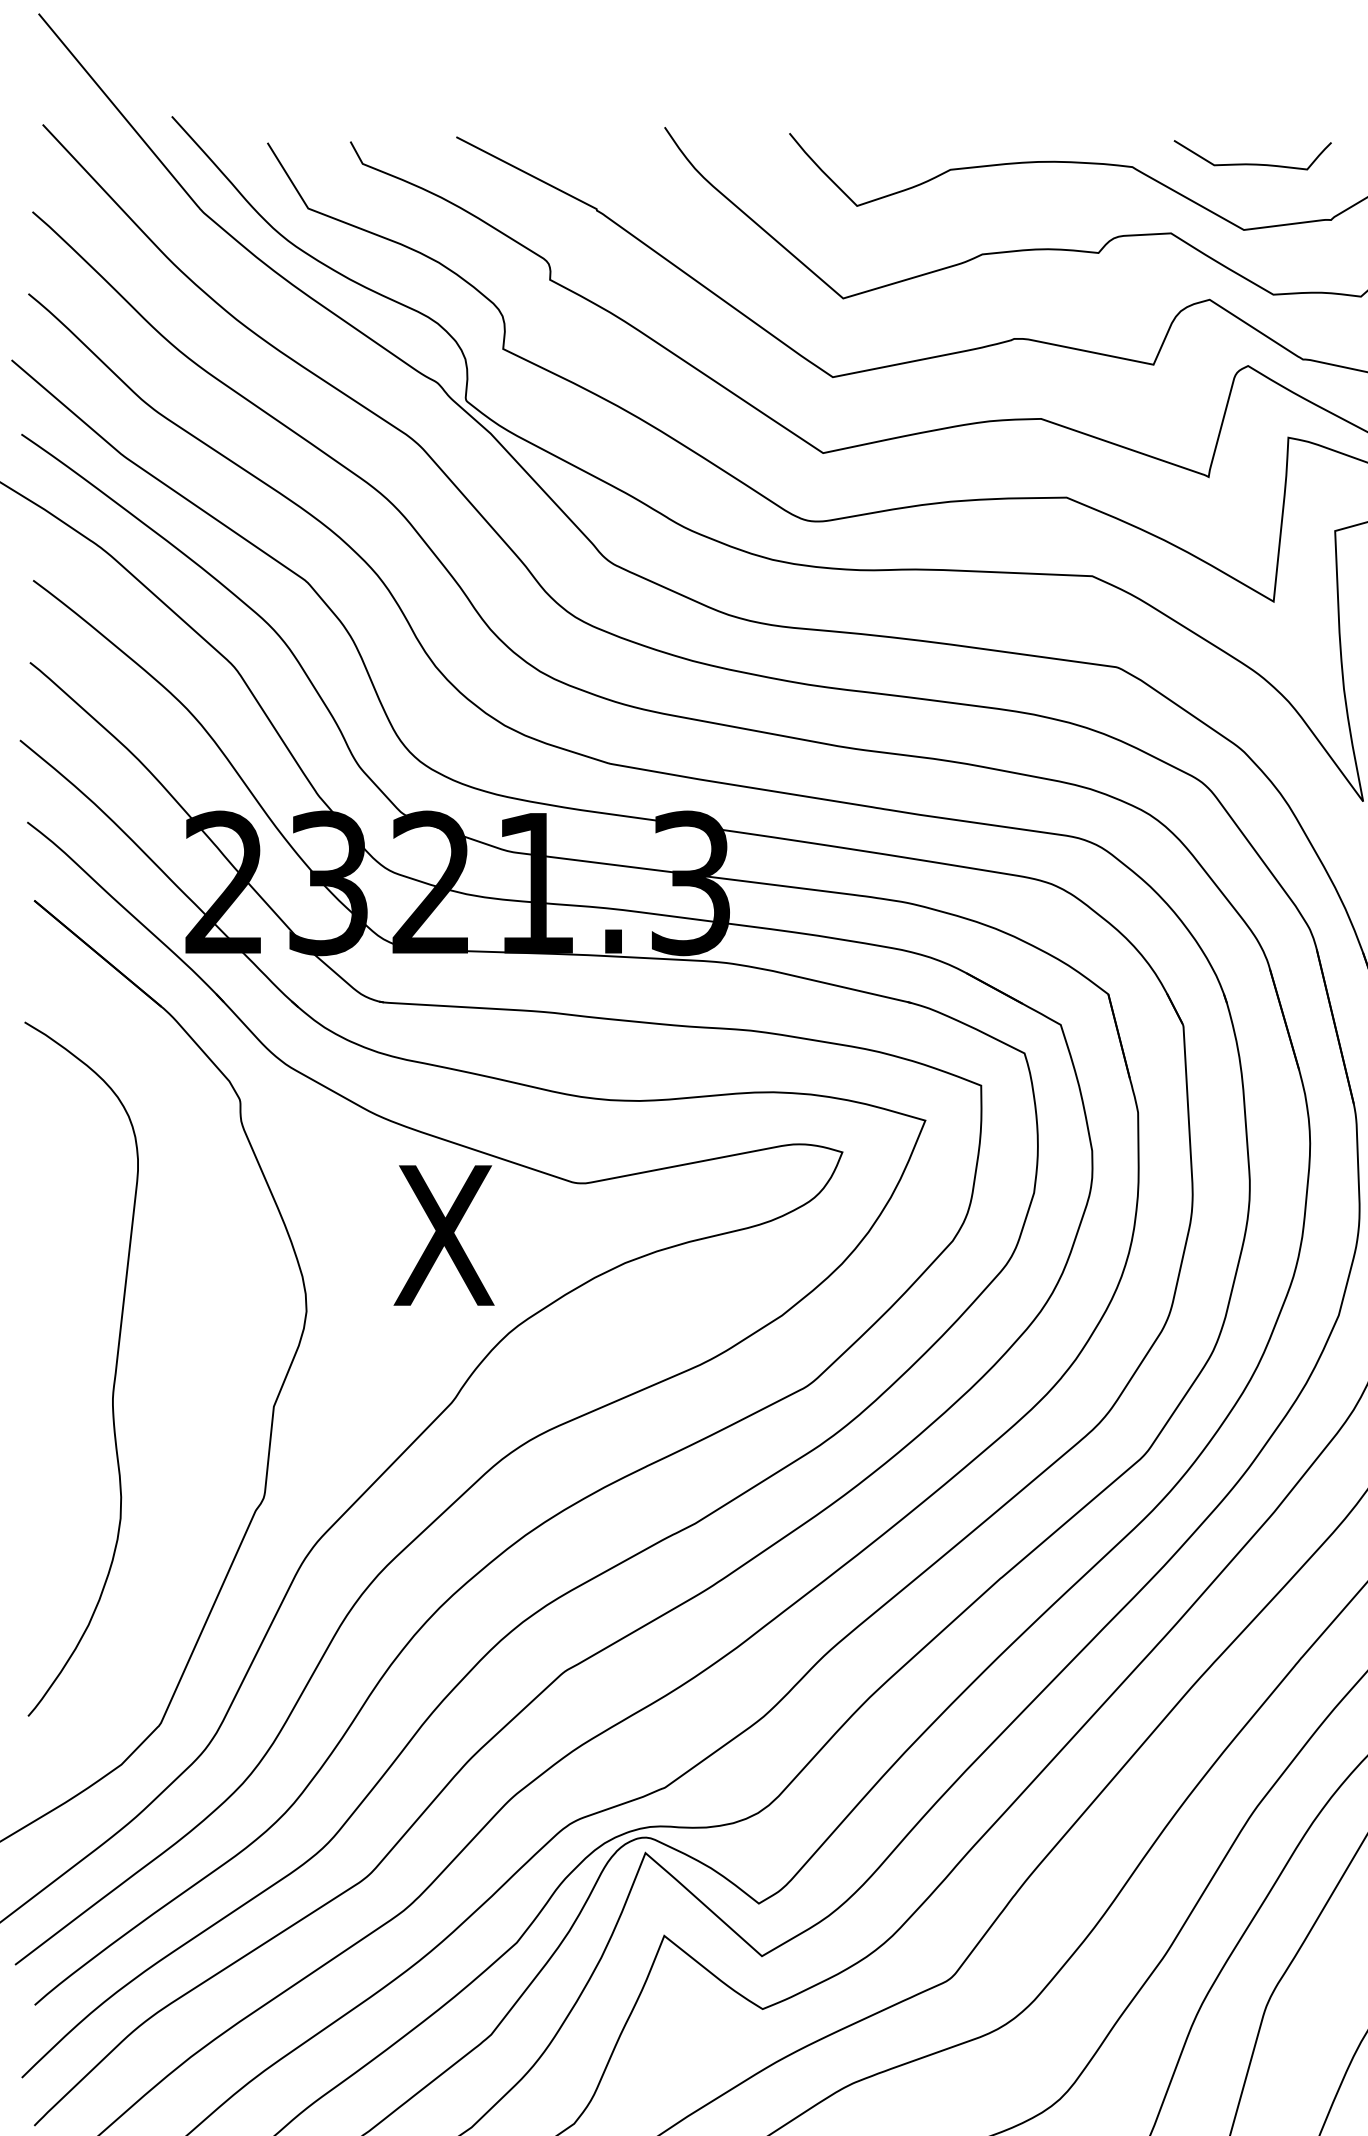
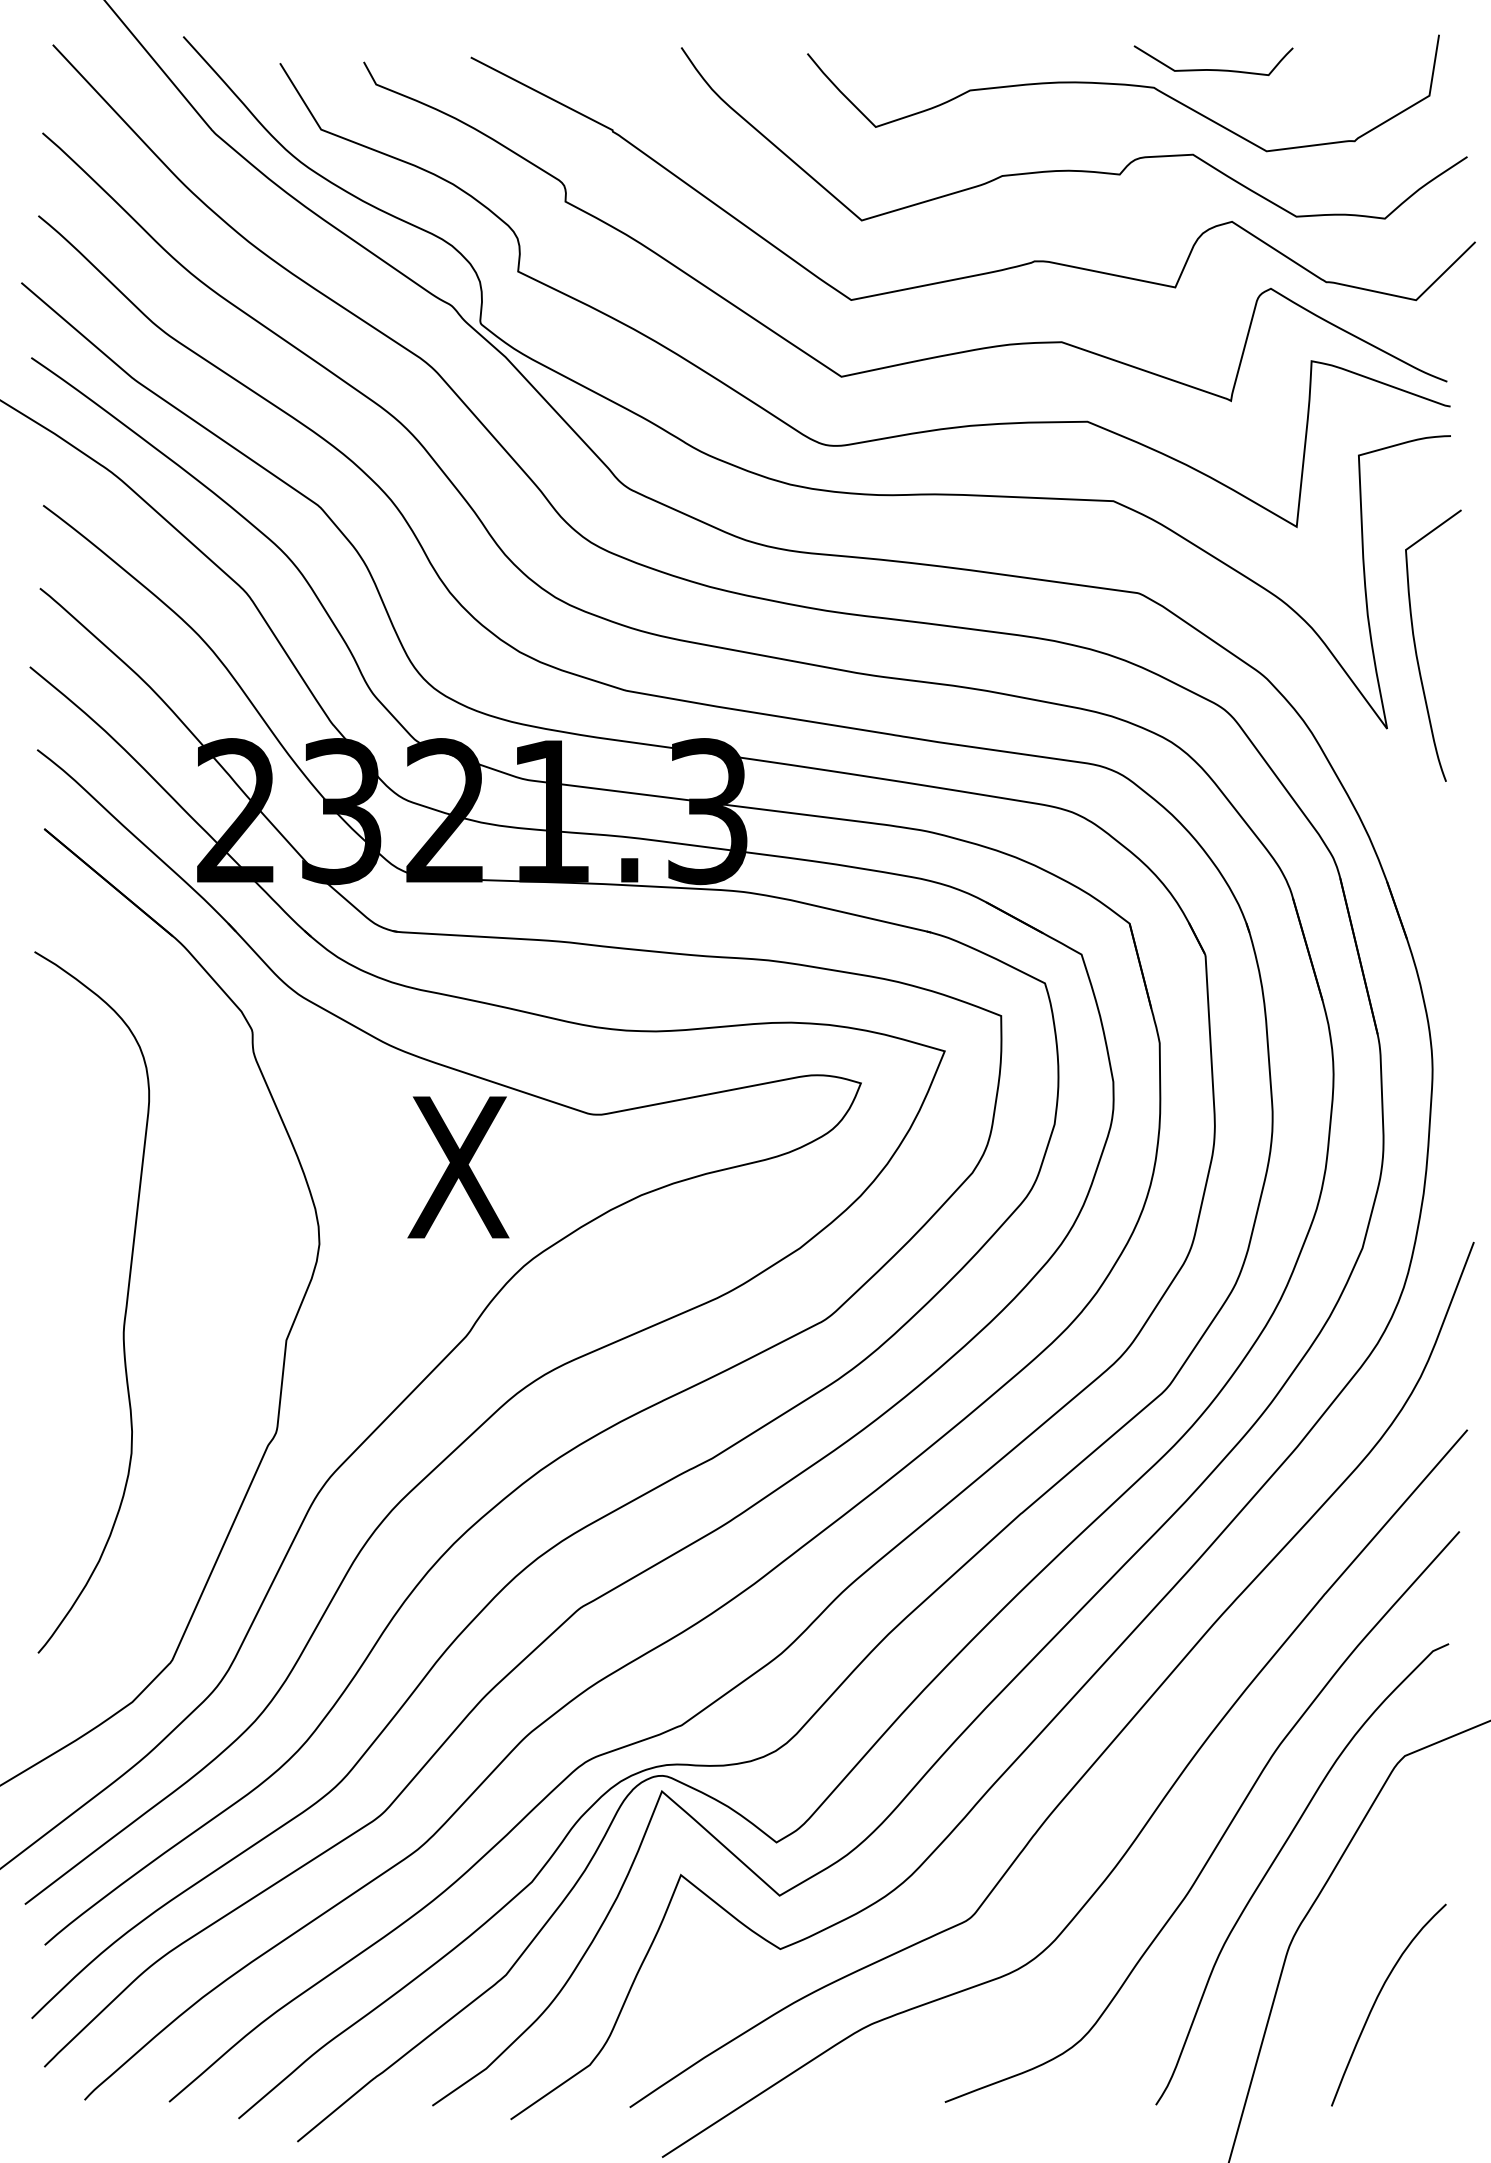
curve: (1252, 163) -> (1213, 69), moved

